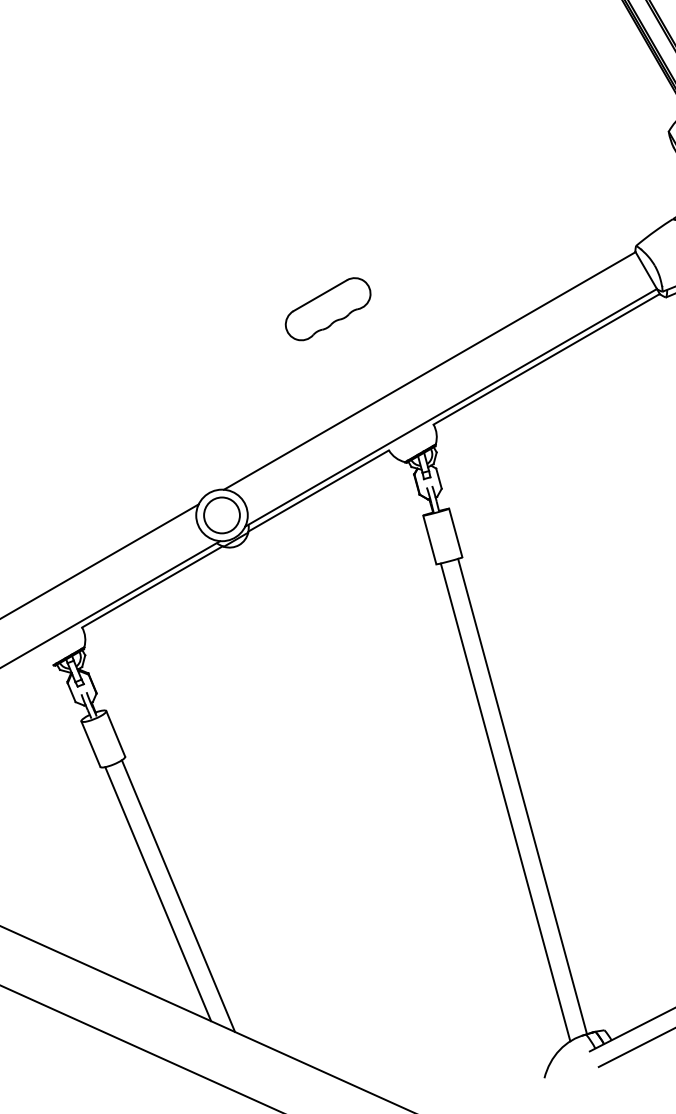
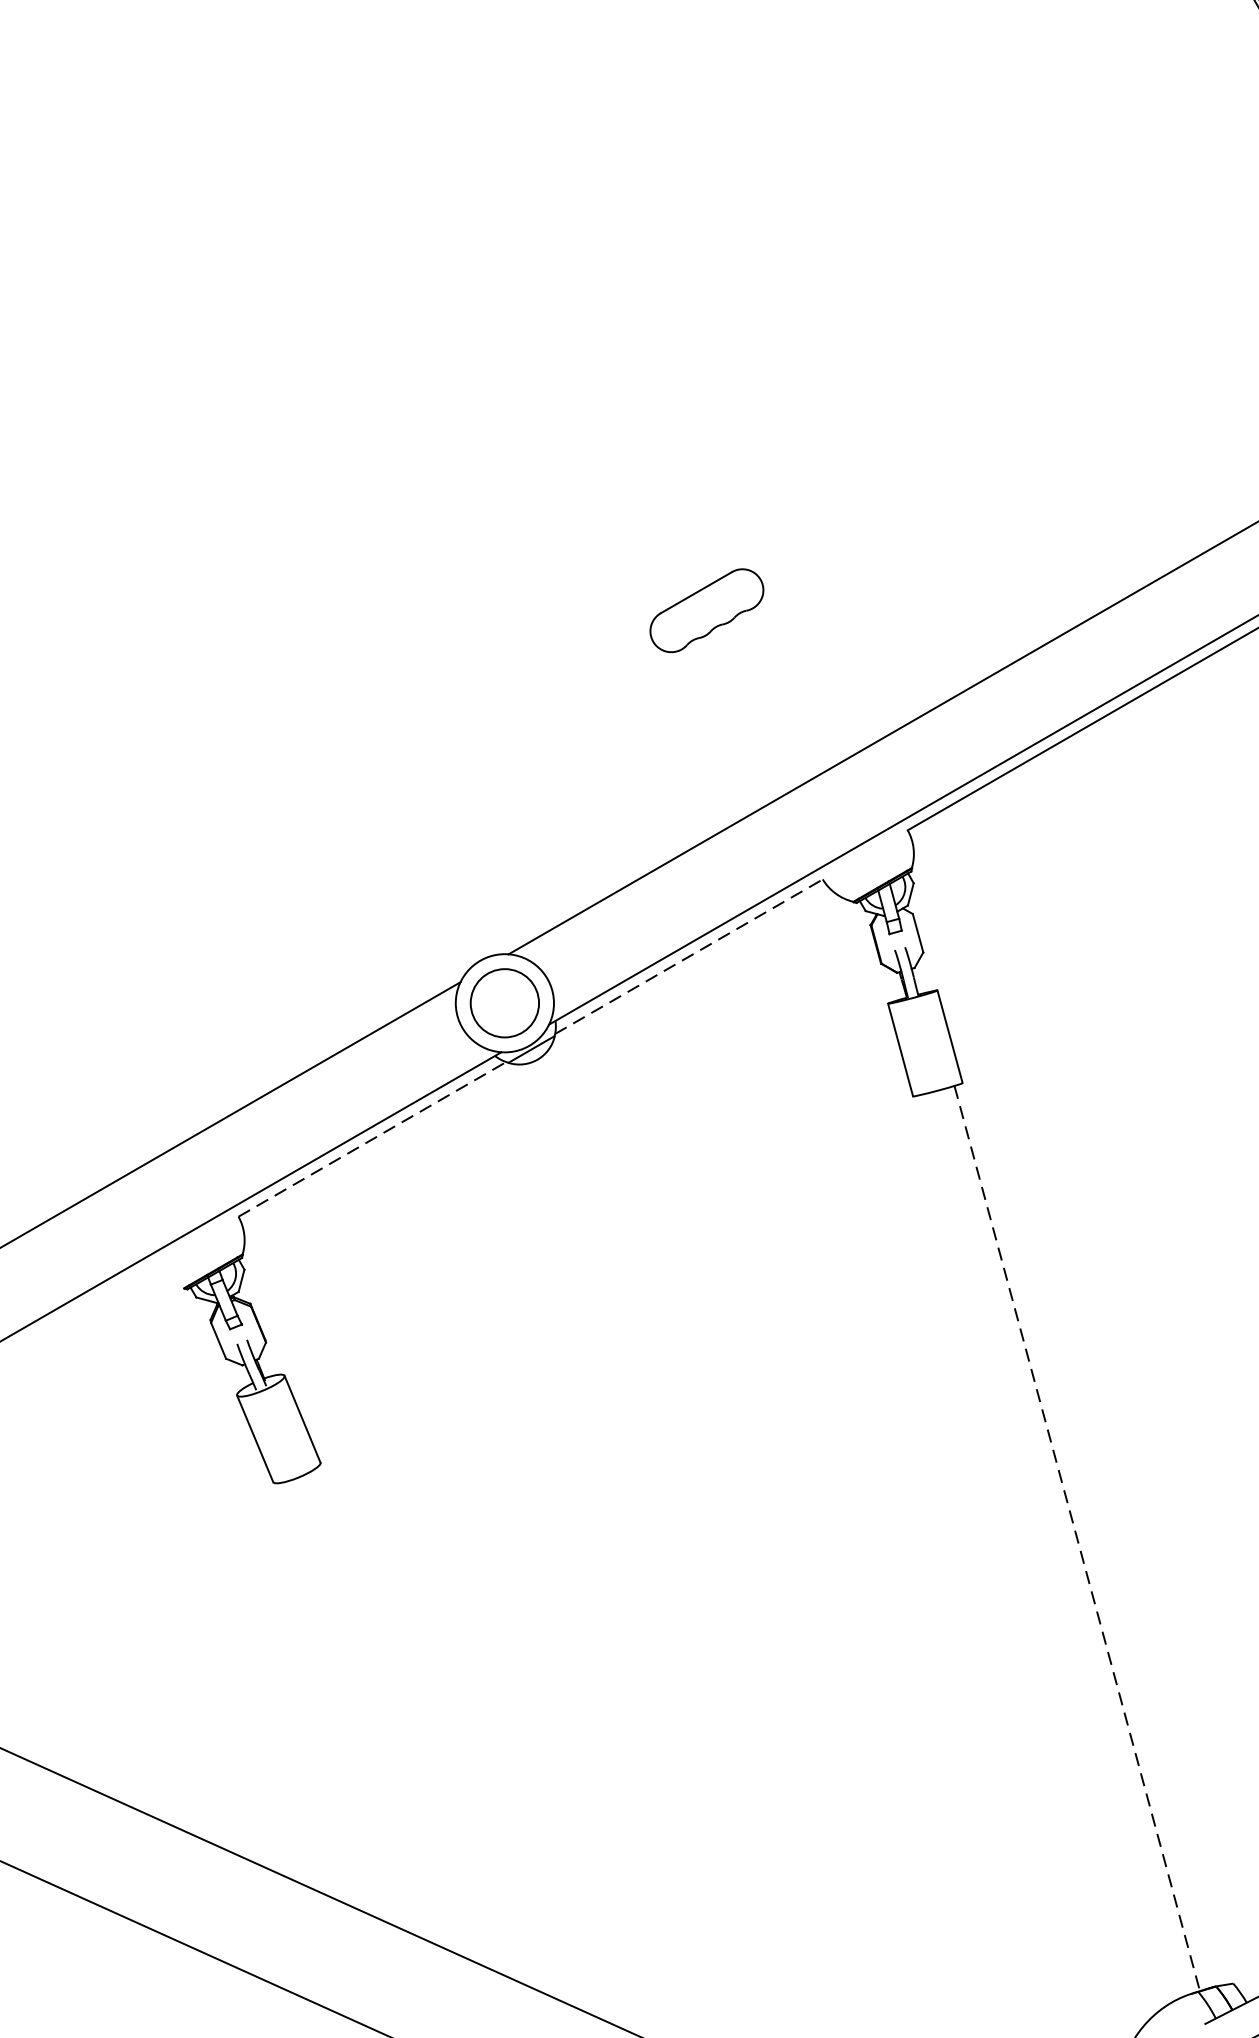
part: (327, 309) -> (705, 611), size x0.7
line: (319, 490) -> (690, 955), solid -> dashed
line: (152, 586) -> (372, 1138), solid -> dashed
line: (522, 797) -> (1077, 1540), solid -> dashed
line: (505, 802) -> (1044, 1549), removed
line: (158, 894) -> (383, 1725), removed
line: (178, 895) -> (422, 1727), removed

